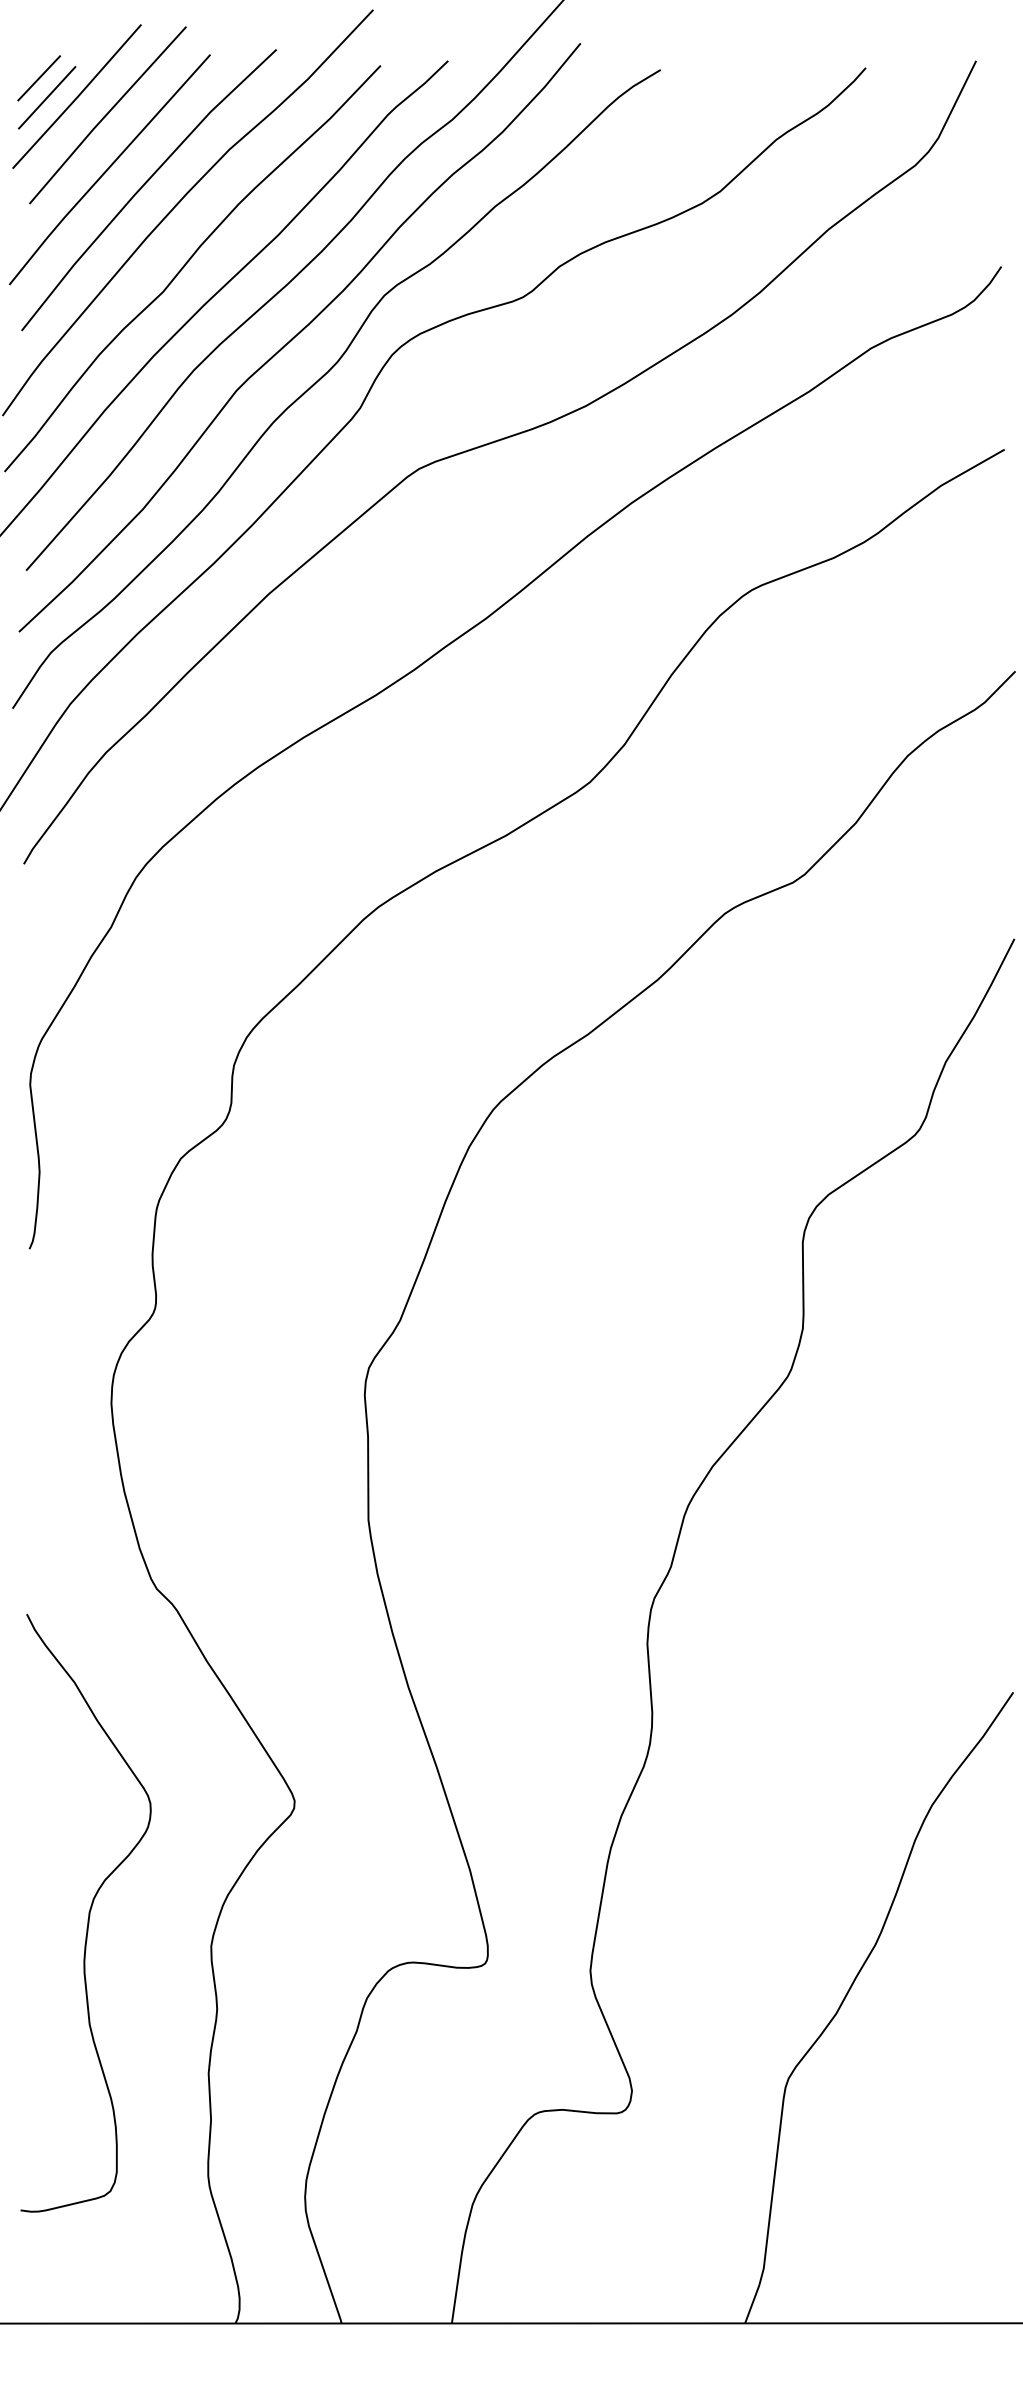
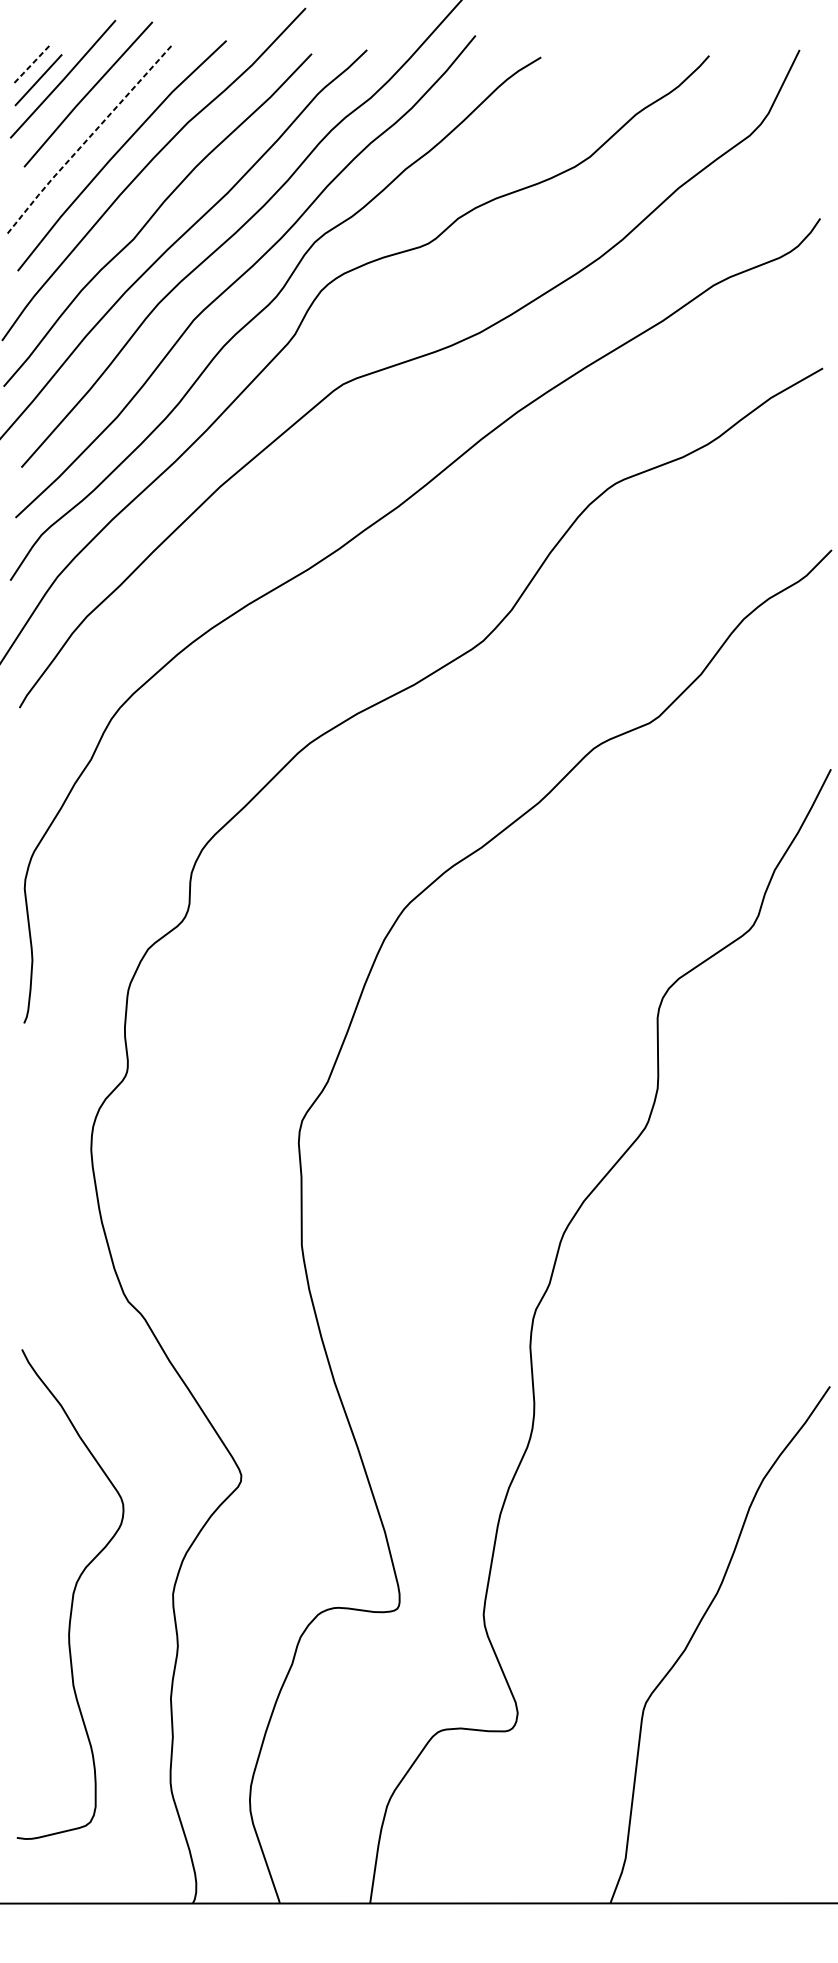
line: (39, 77) -> (32, 63), solid -> dashed
line: (107, 169) -> (88, 138), solid -> dashed
curve: (88, 1913) -> (72, 1594), moved

